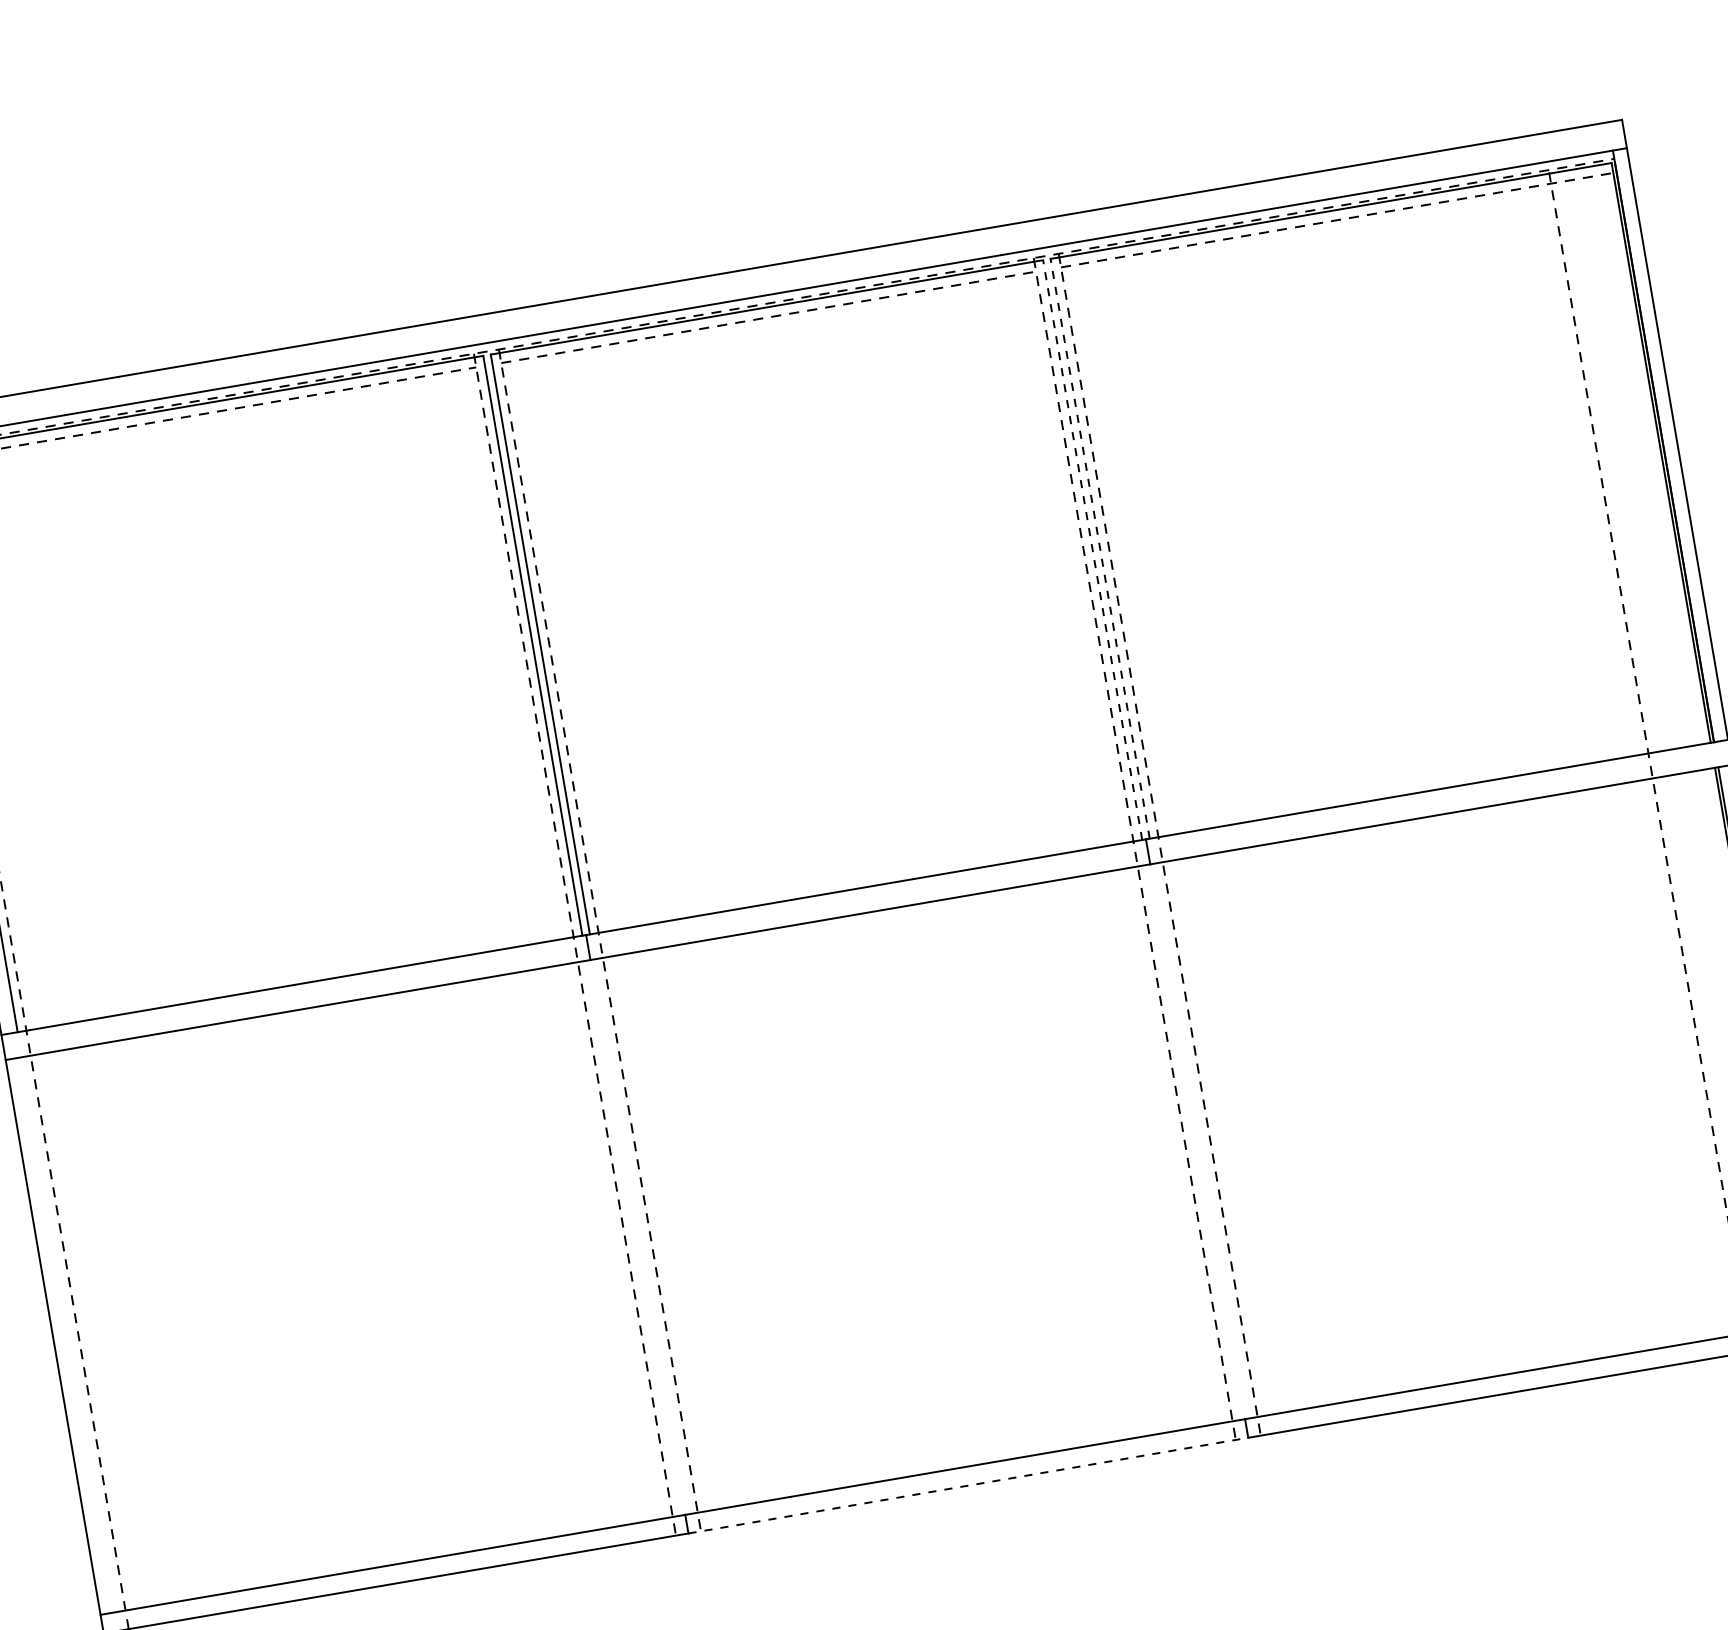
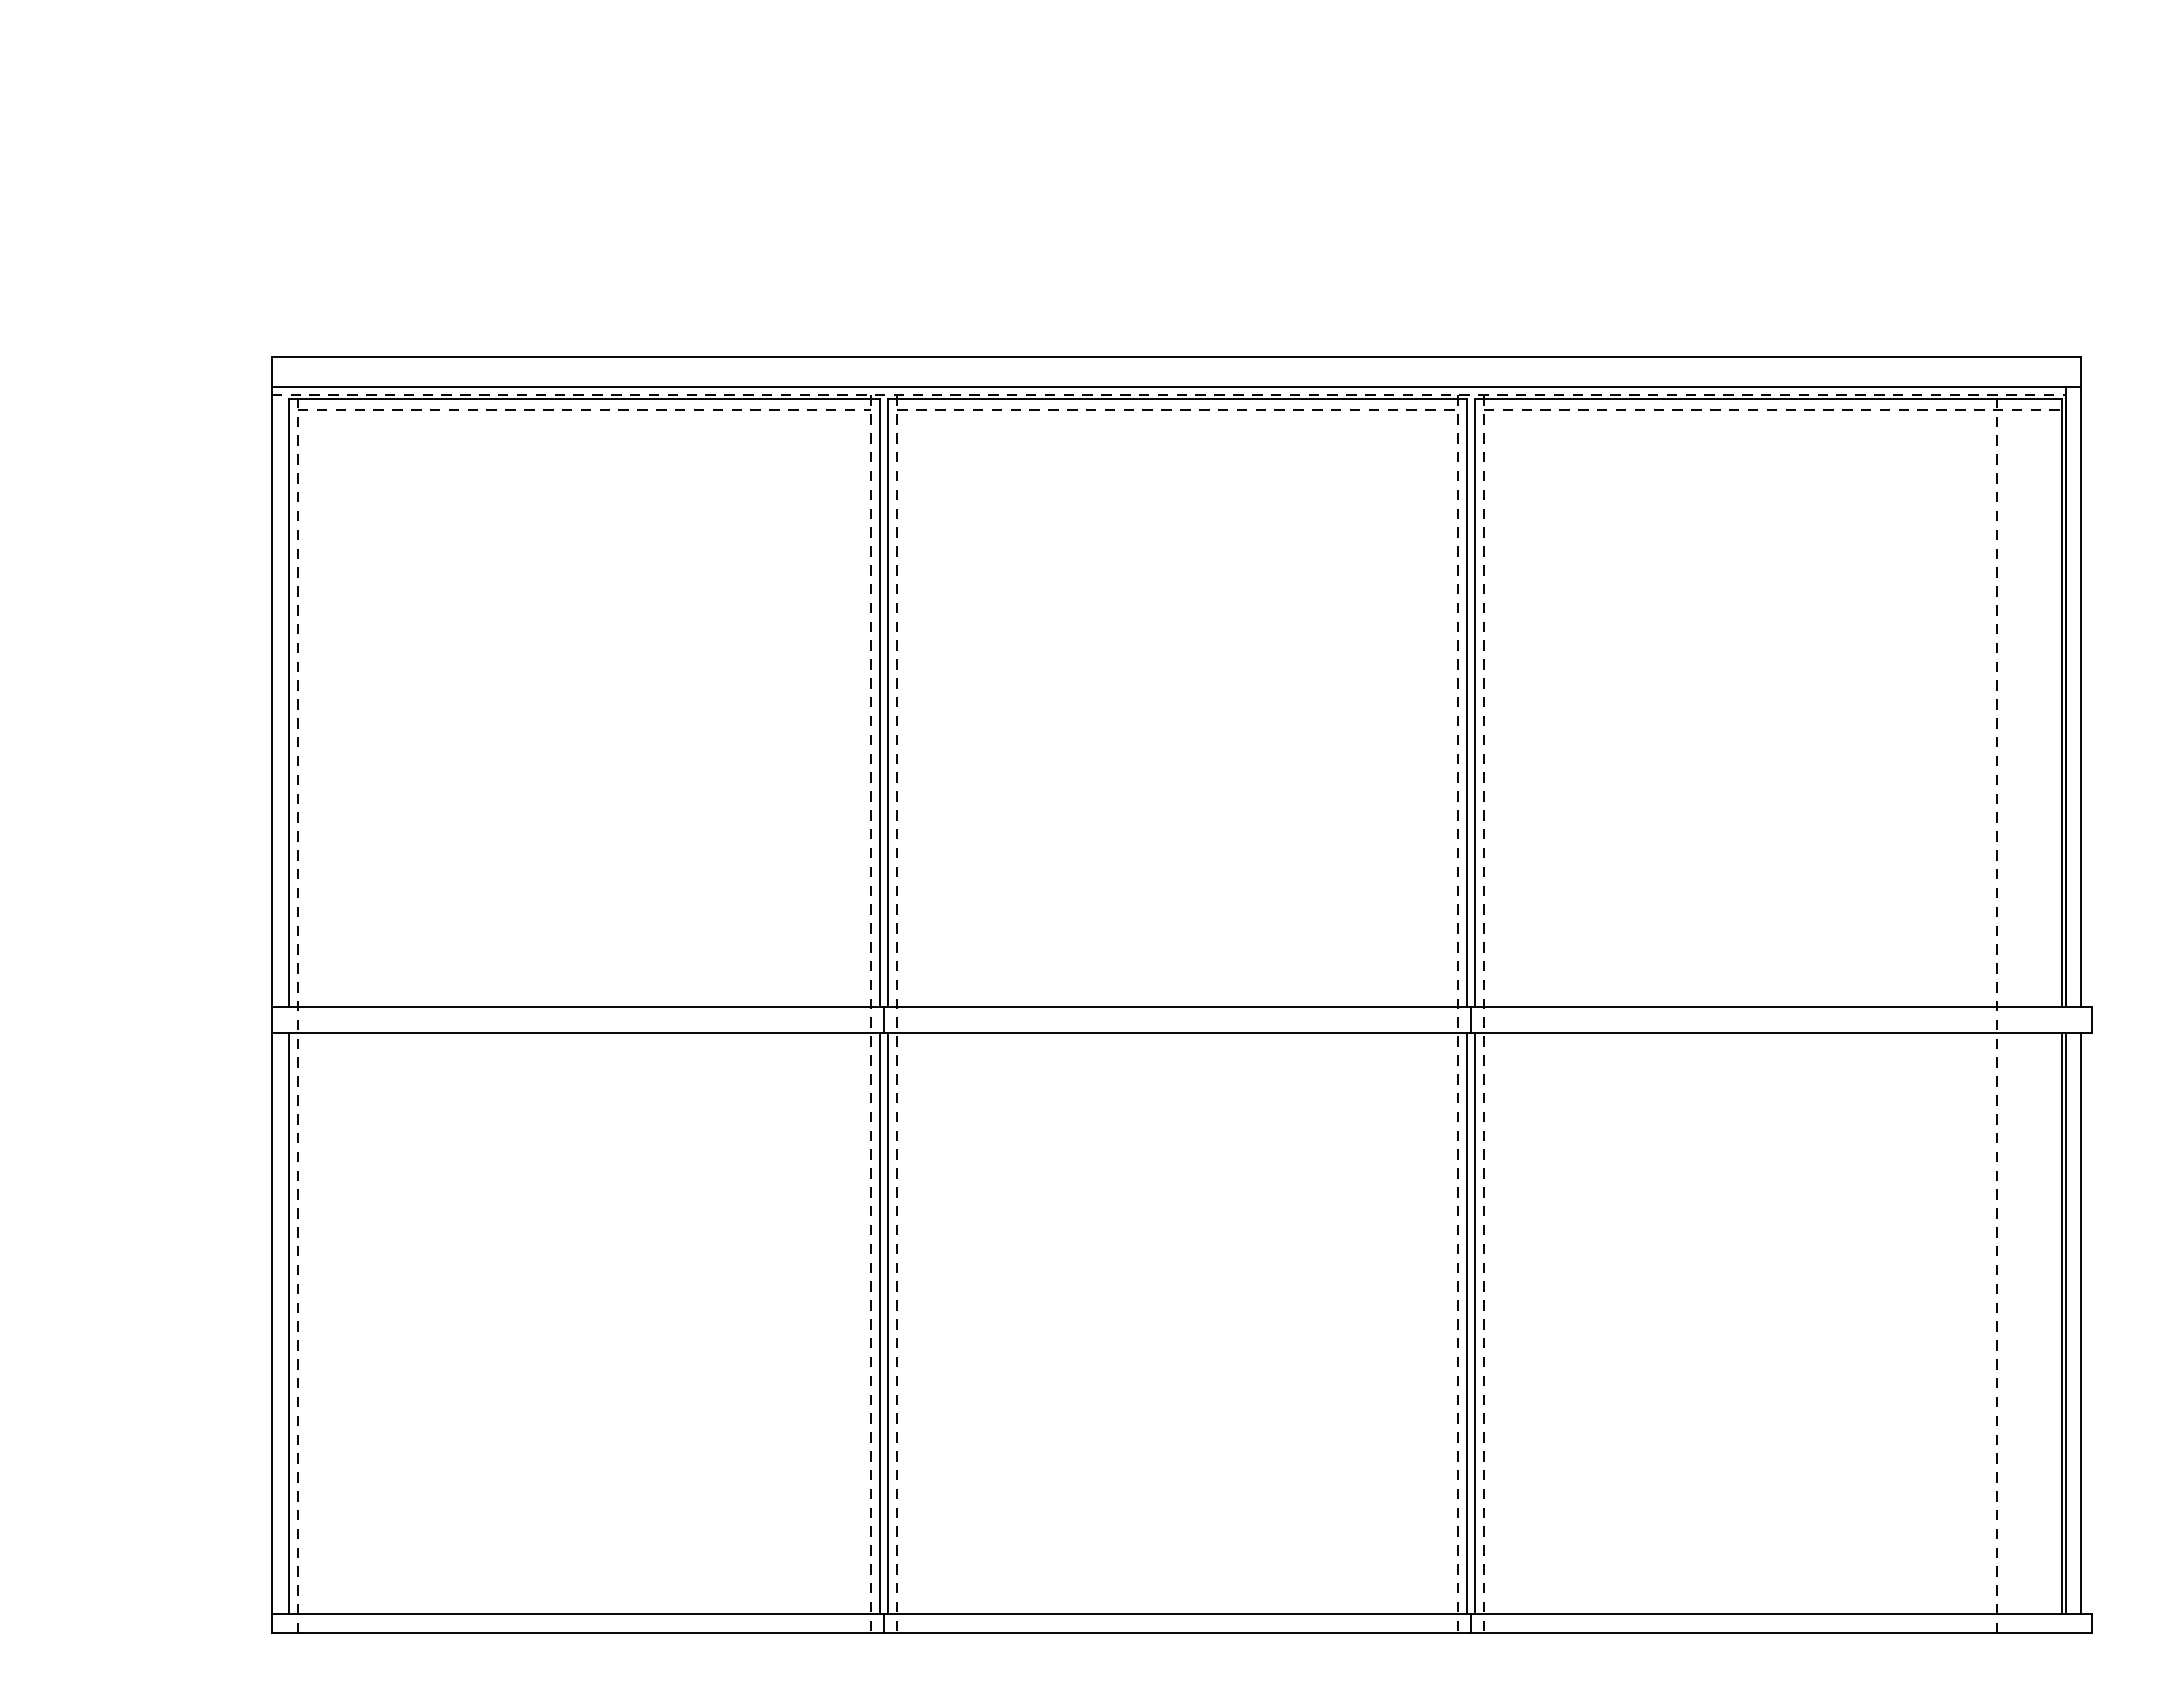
line: (1099, 548) -> (1474, 702), dashed -> solid
line: (1092, 549) -> (1466, 702), dashed -> solid
line: (1201, 1141) -> (1474, 1323), added
line: (1193, 1142) -> (1466, 1323), added
line: (641, 1236) -> (888, 1323), added
line: (634, 1238) -> (880, 1323), added
line: (69, 1334) -> (288, 1323), added
line: (969, 1485) -> (1178, 1633), dashed -> solid

